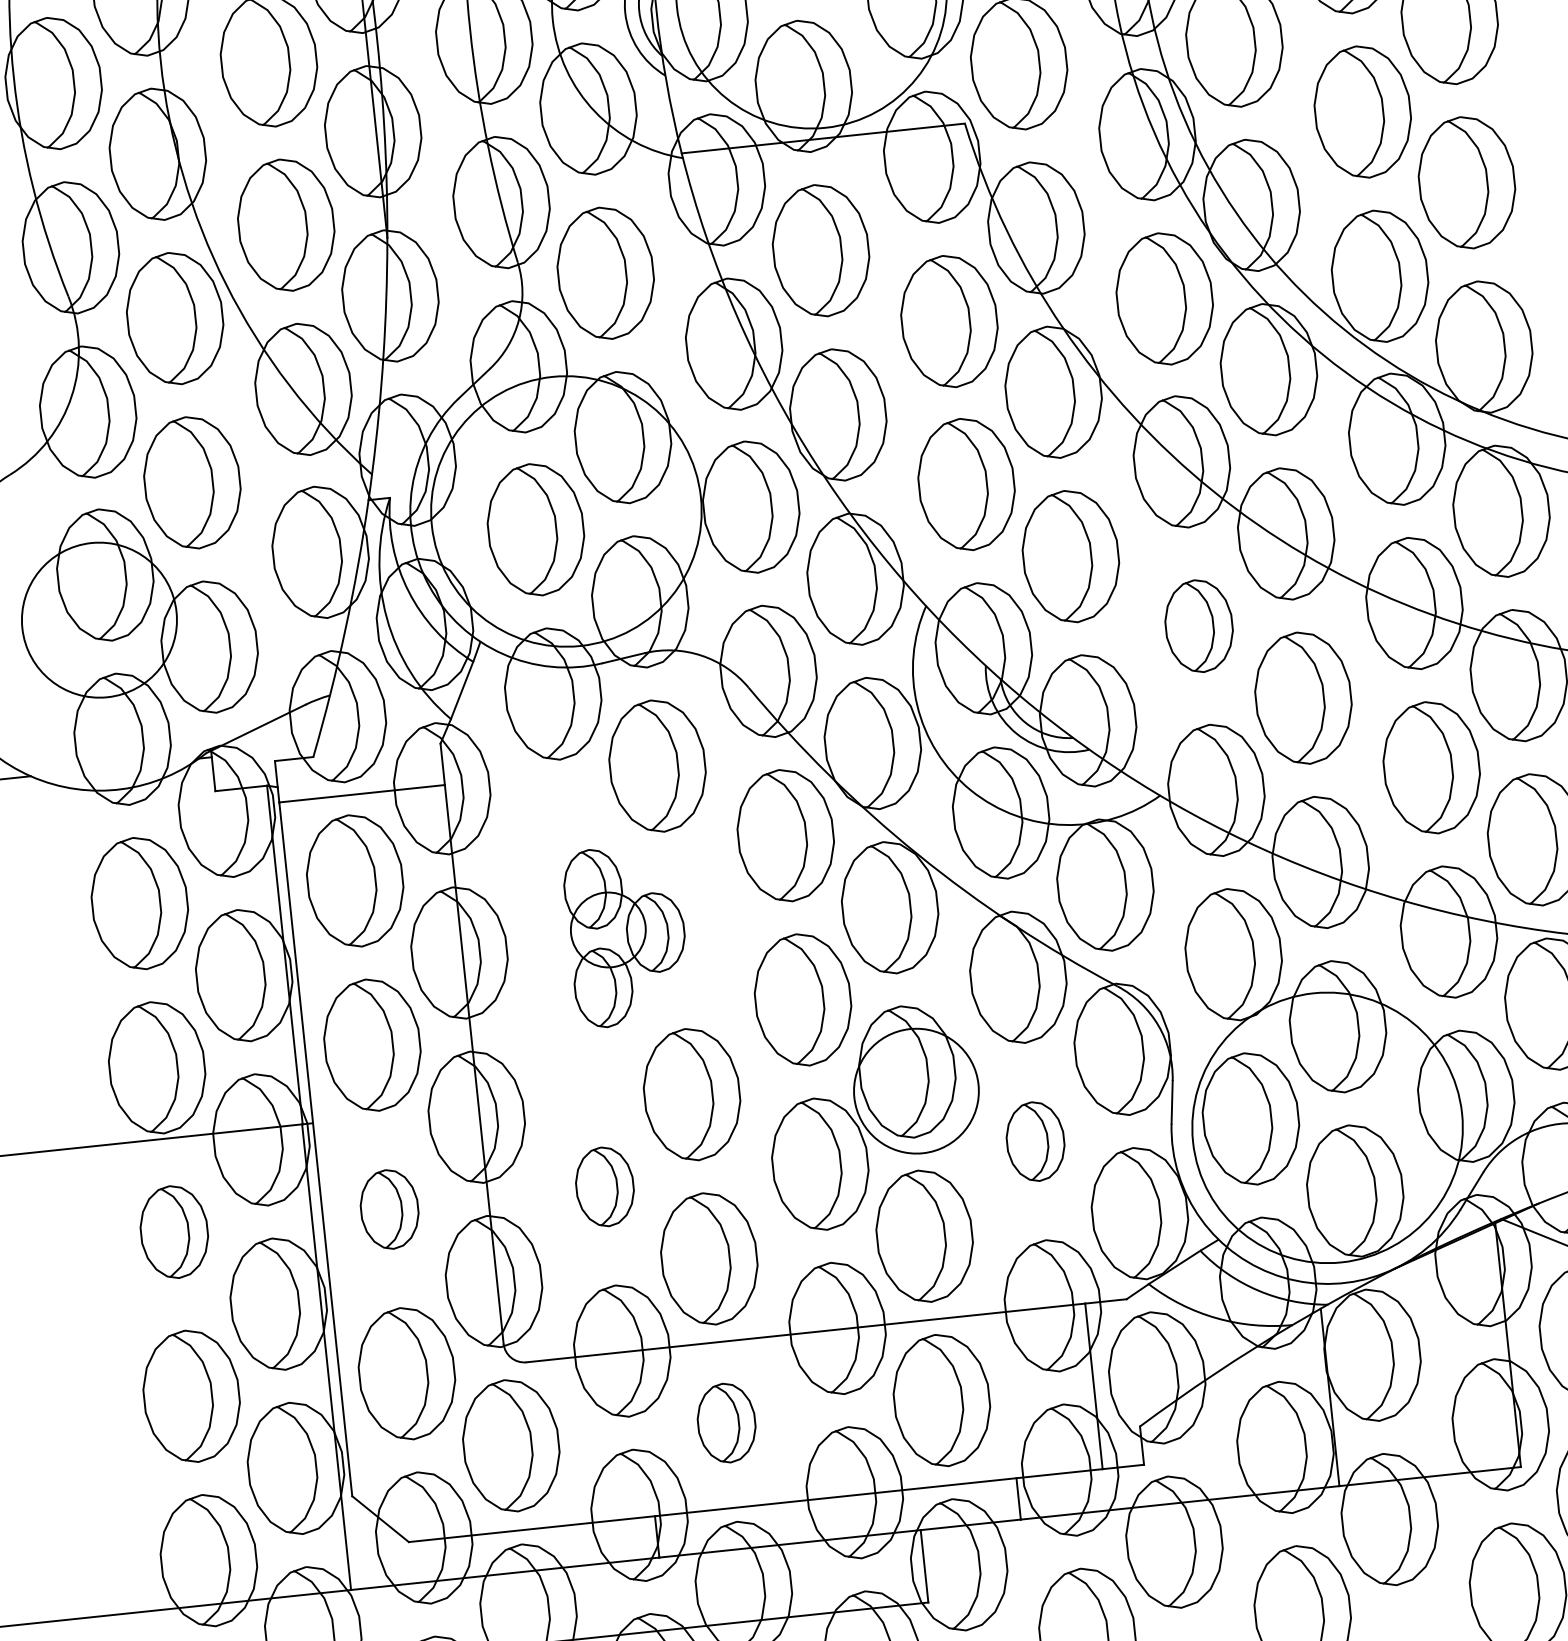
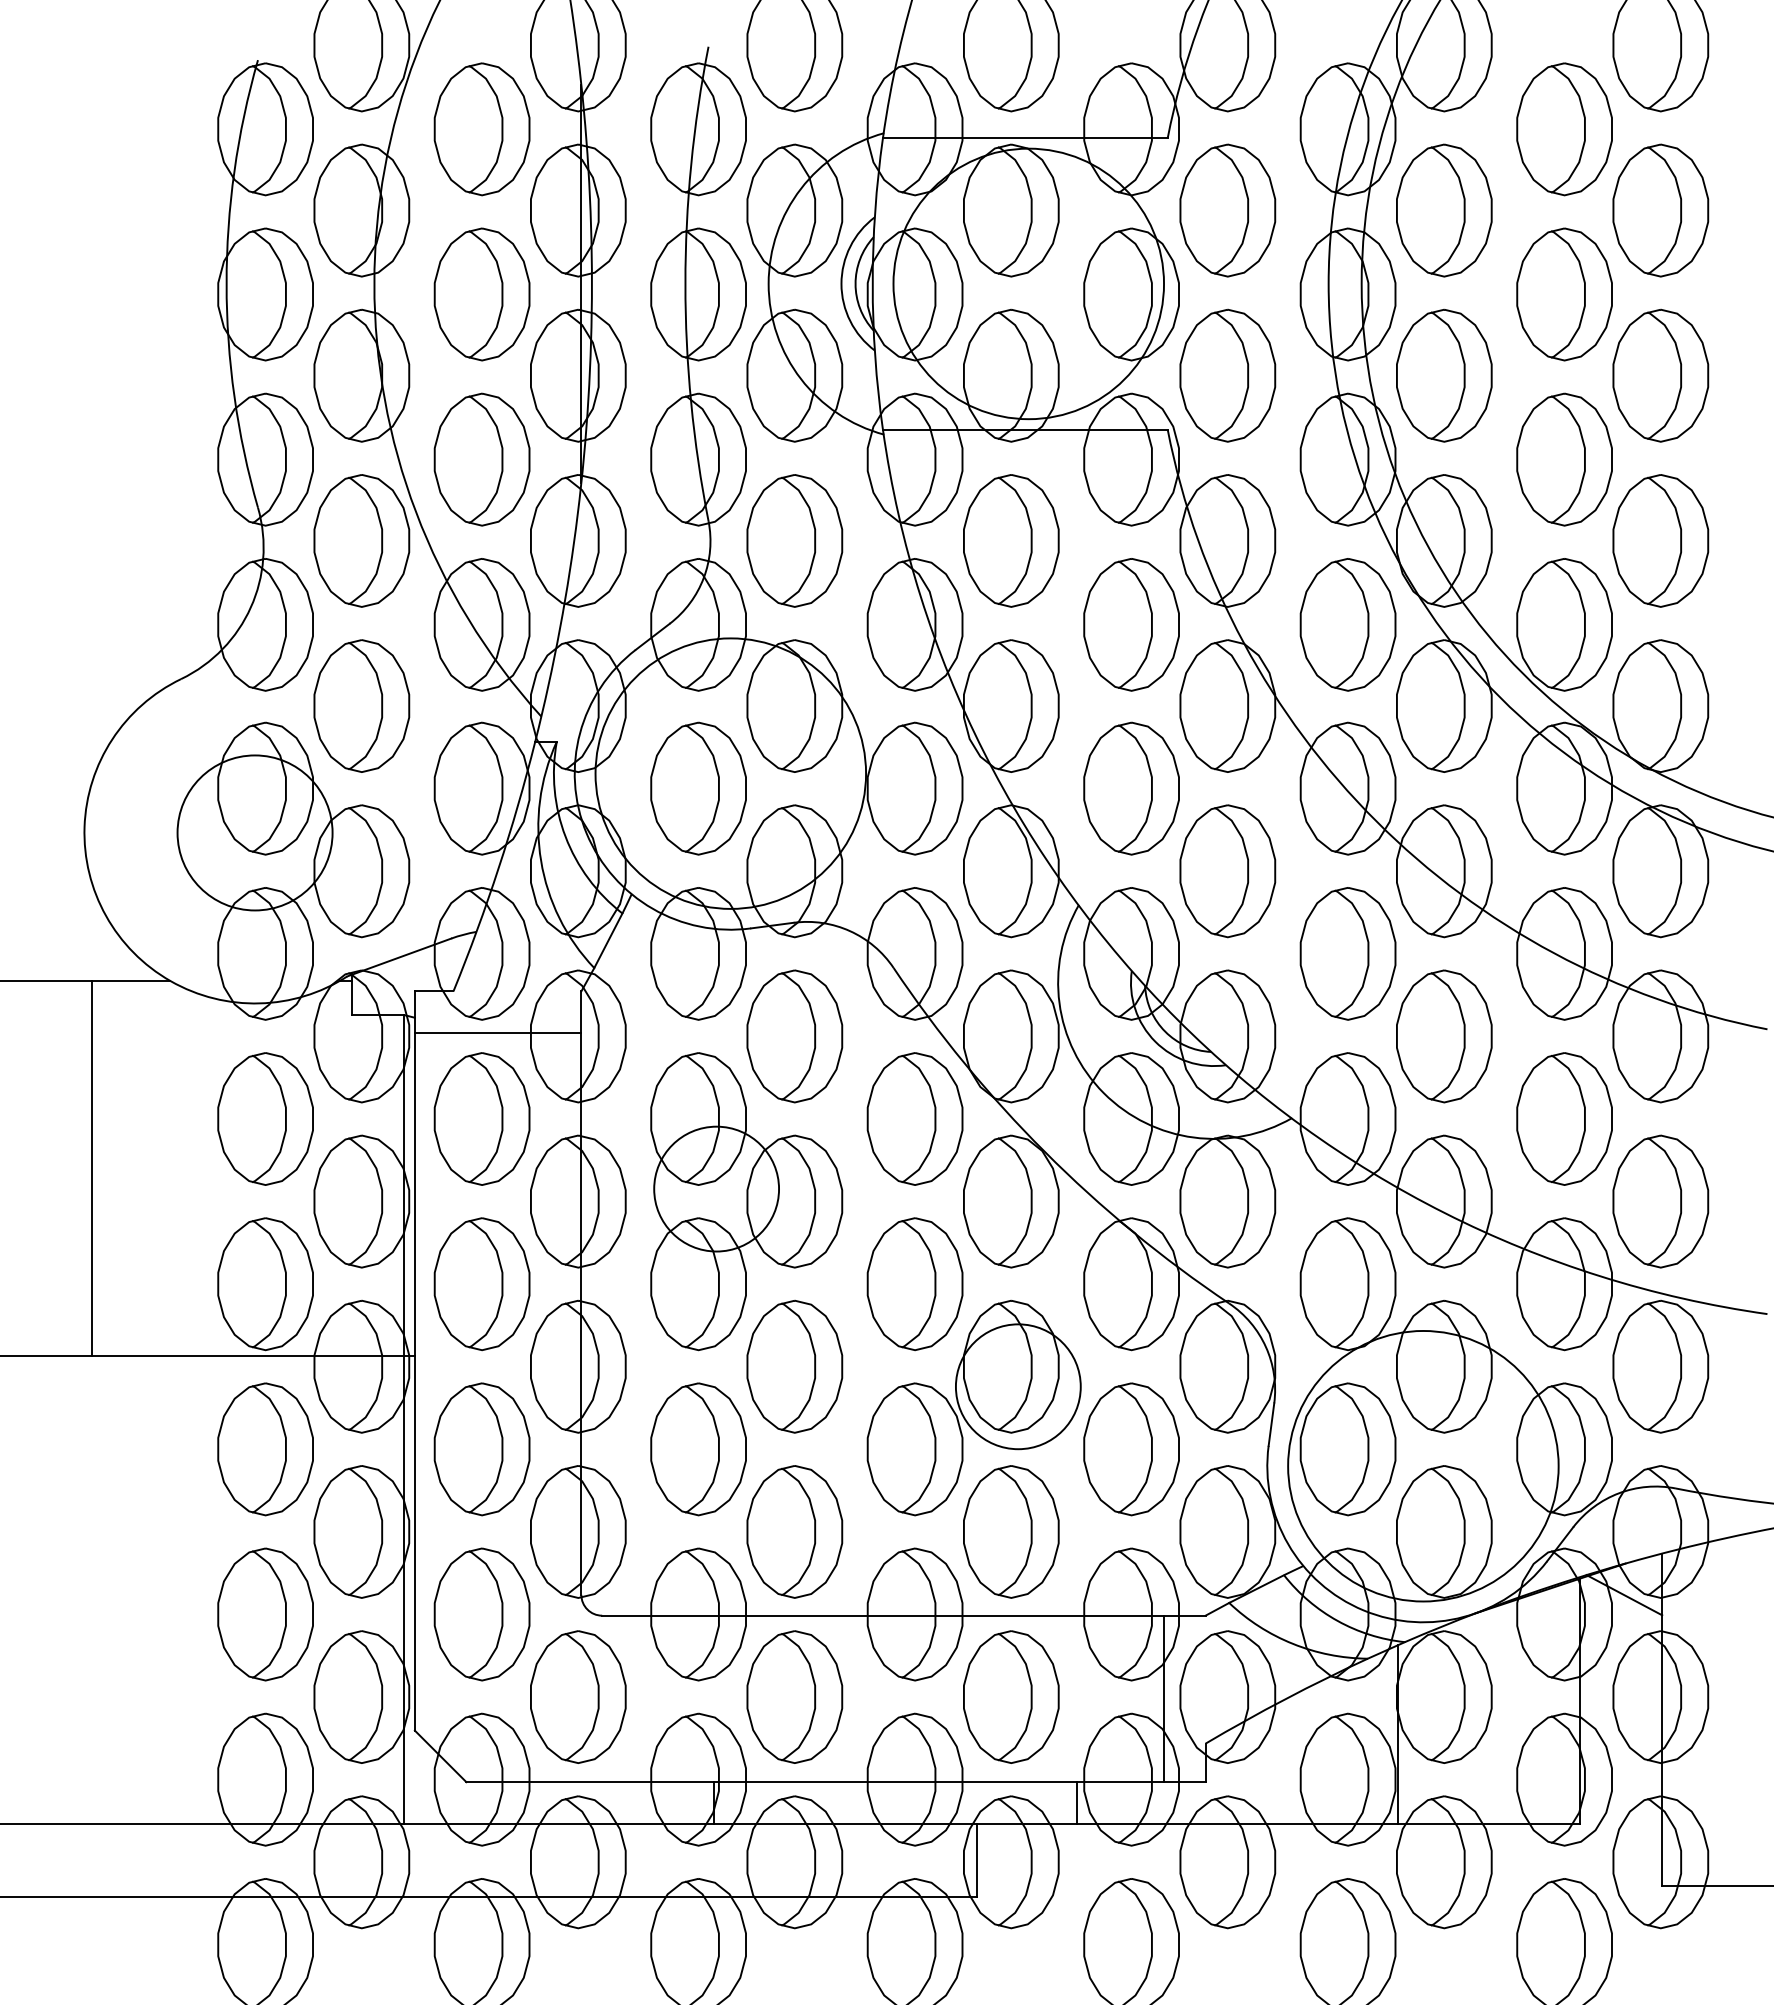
part: (1198, 625) -> (1347, 953), size x1.43
part: (626, 935) -> (746, 1201), size x1.67
part: (1035, 1141) -> (1131, 1449), size x1.67
part: (604, 1186) -> (698, 1449), size x1.67
part: (389, 1209) -> (481, 1449), size x1.67
part: (174, 1232) -> (265, 1449), size x1.43
part: (726, 1422) -> (794, 1696), size x1.67

